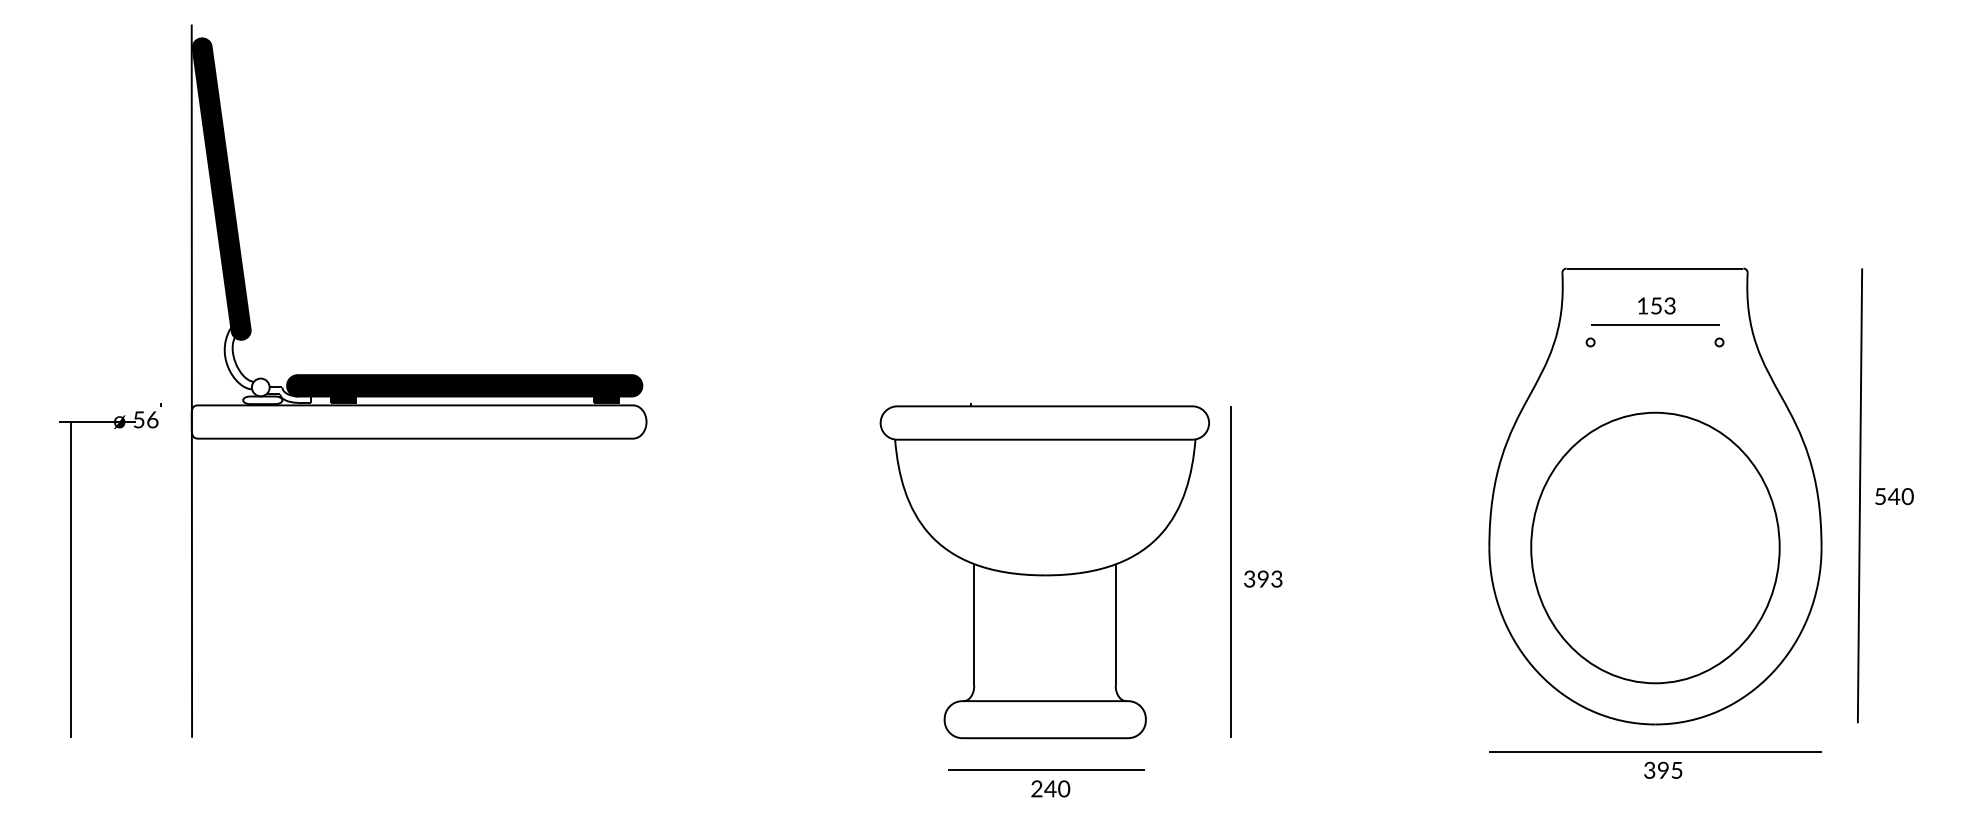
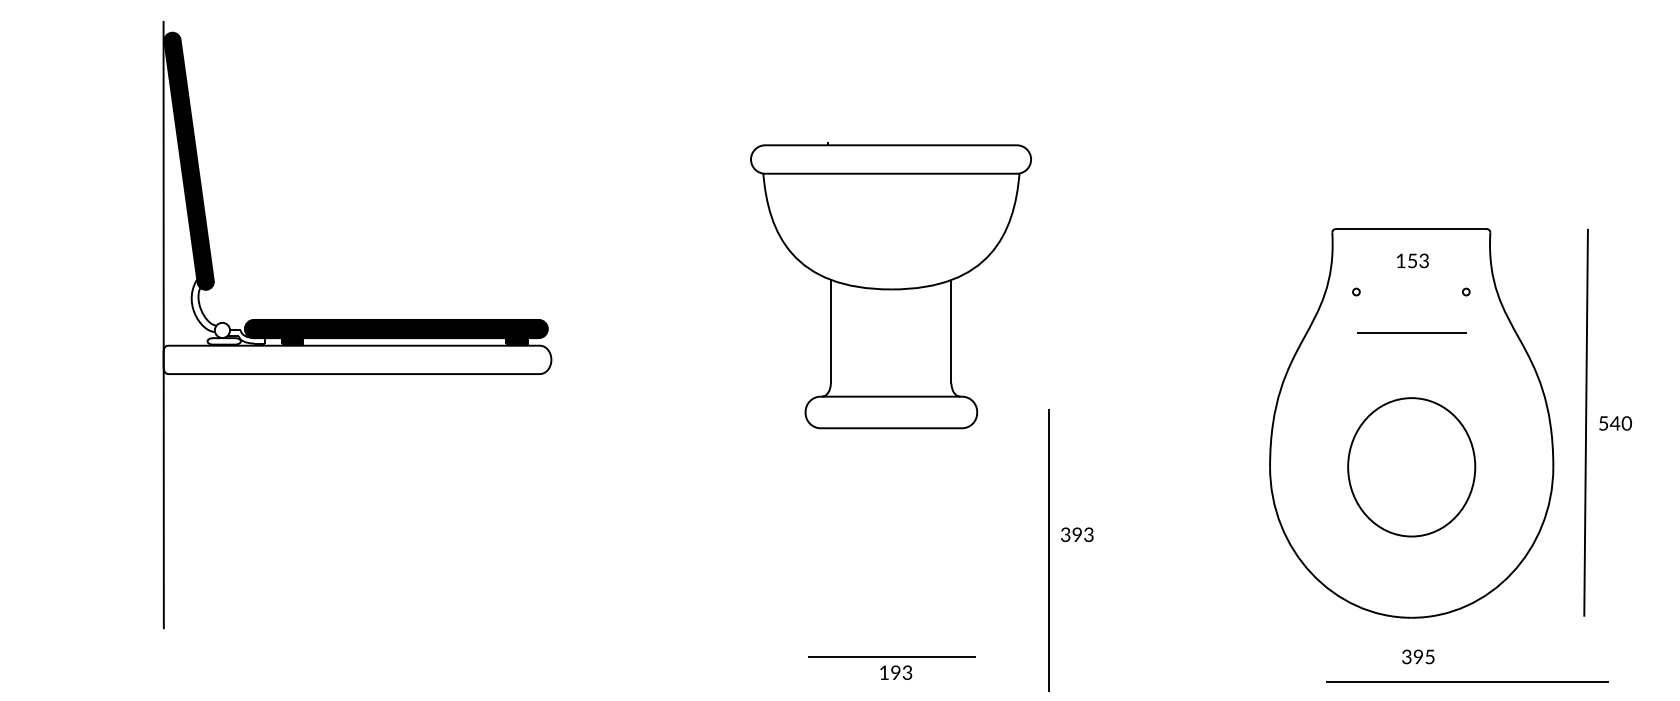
line: (1655, 324) -> (1411, 333), moved
part: (1655, 547) -> (1411, 466), size x0.6
part: (71, 570) -> (61, 486), removed
part: (1044, 571) -> (890, 286), moved
line: (1230, 571) -> (1049, 549), moved
text: (1263, 578) -> (1077, 534), moved
line: (1655, 751) -> (1467, 681), moved
text: (1050, 788) -> (895, 672), 240 -> 193

